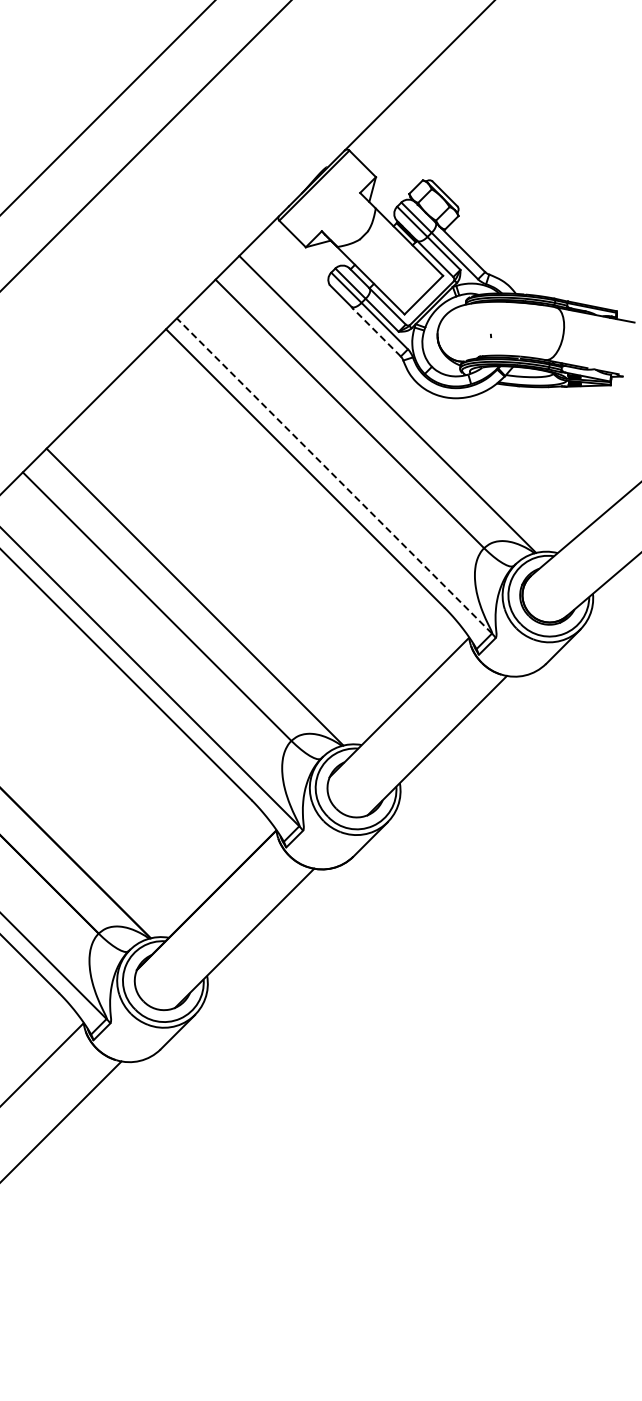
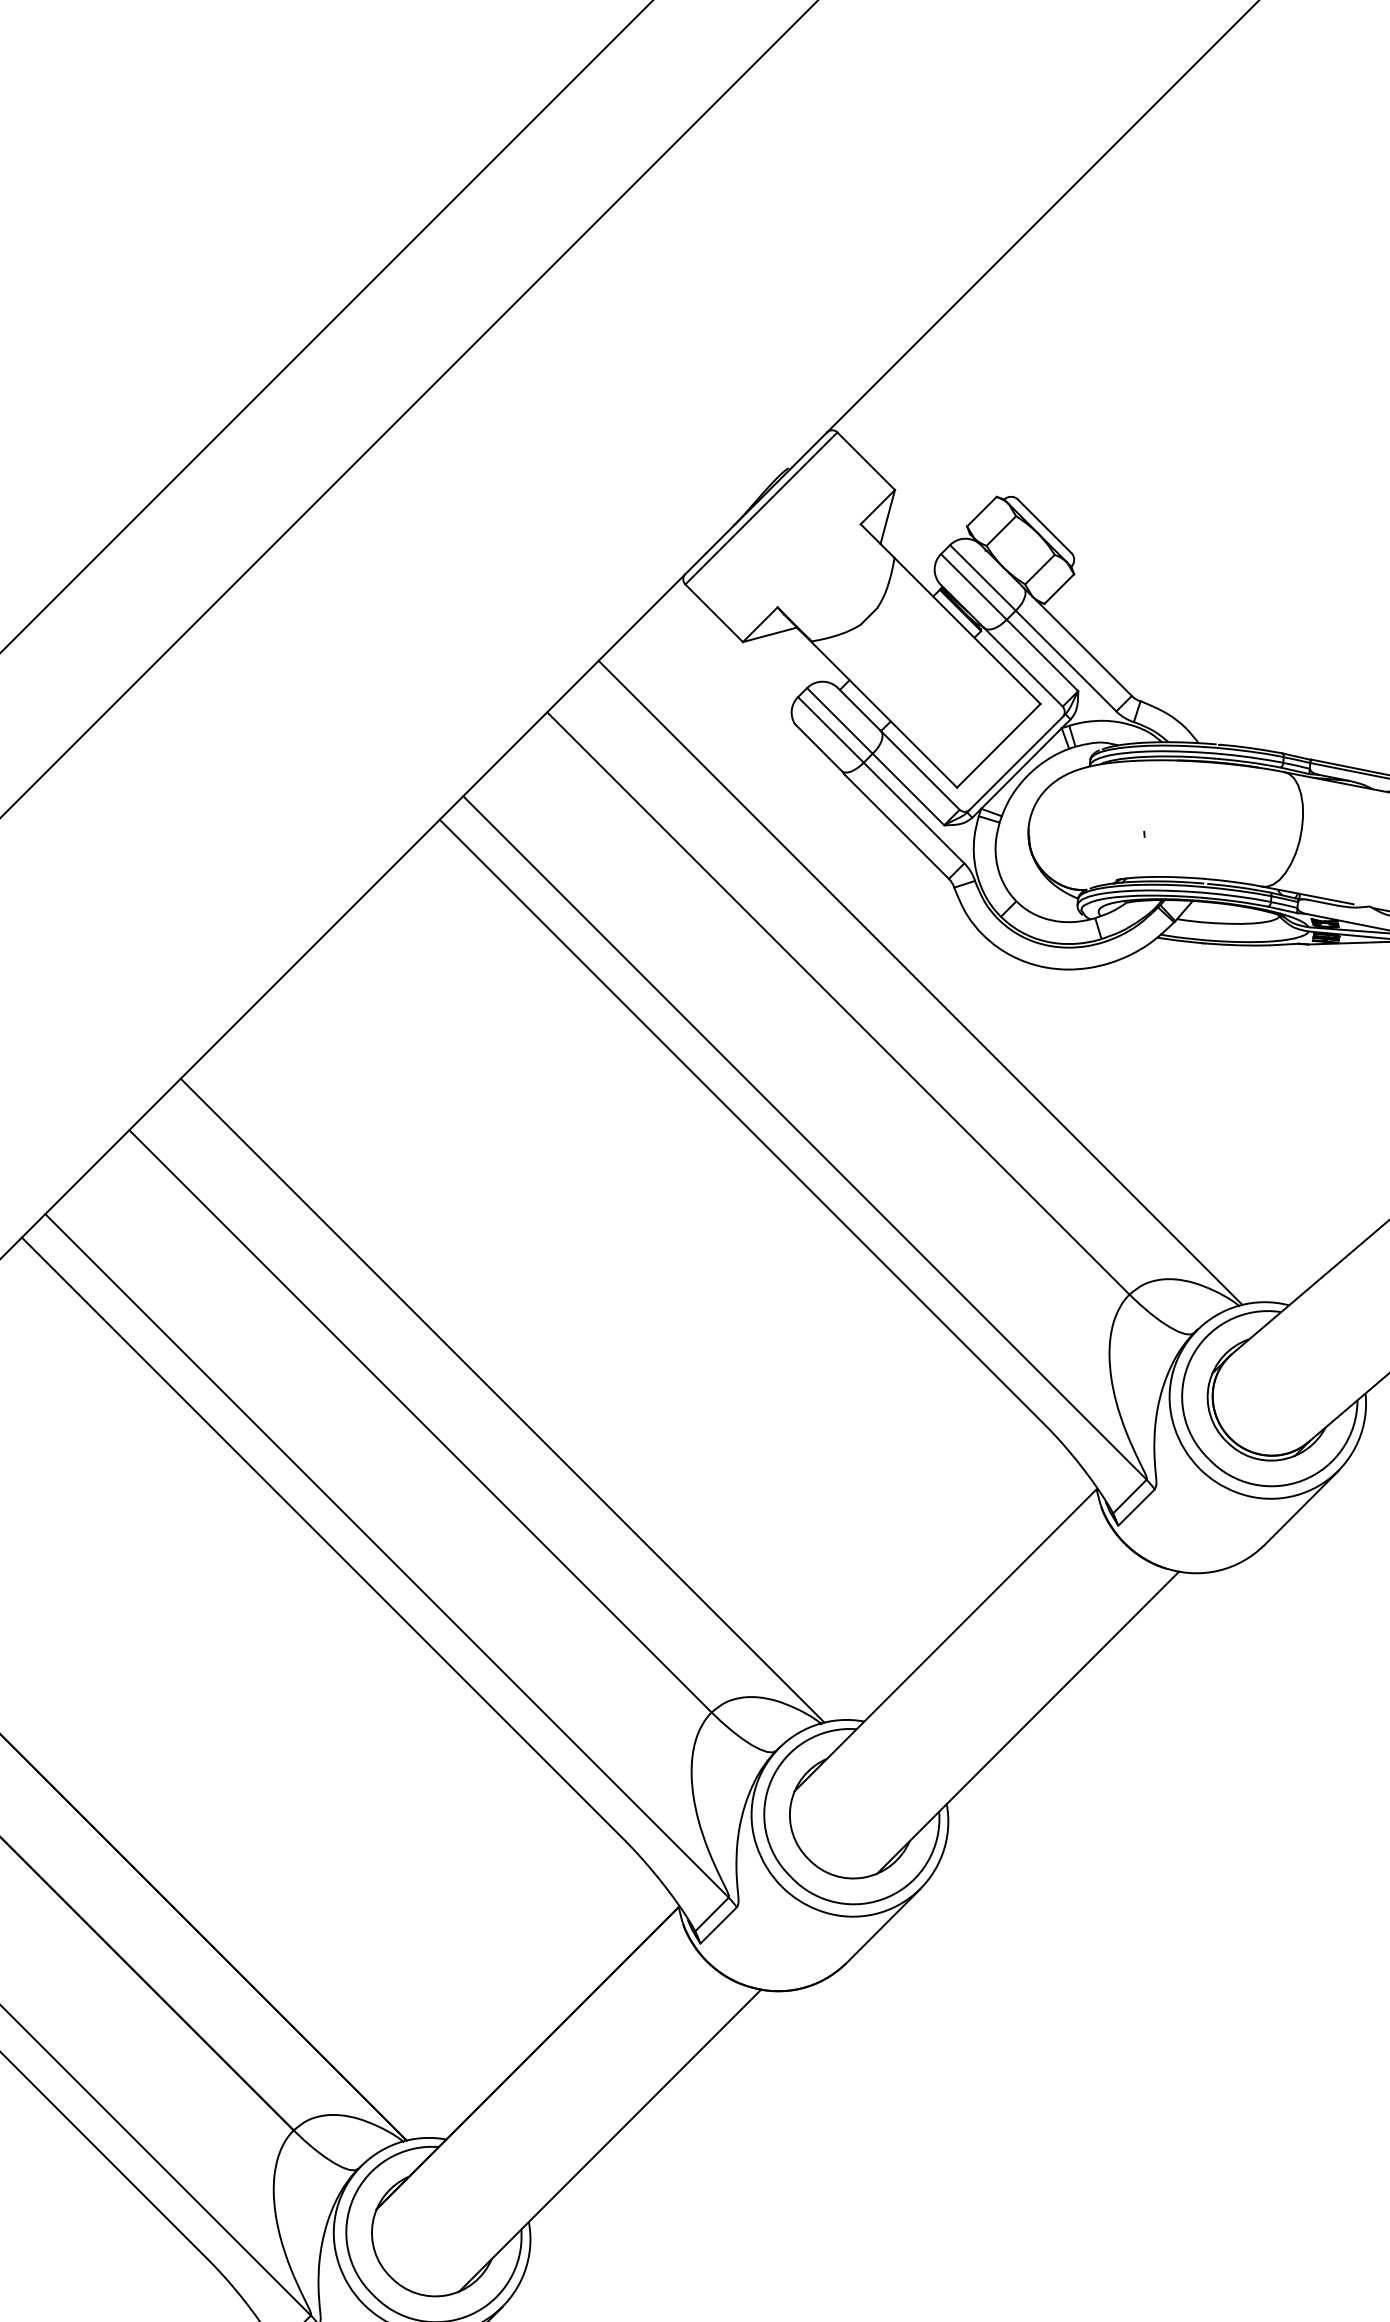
line: (376, 332) -> (896, 826), dashed -> solid
line: (334, 475) -> (805, 1136), dashed -> solid

